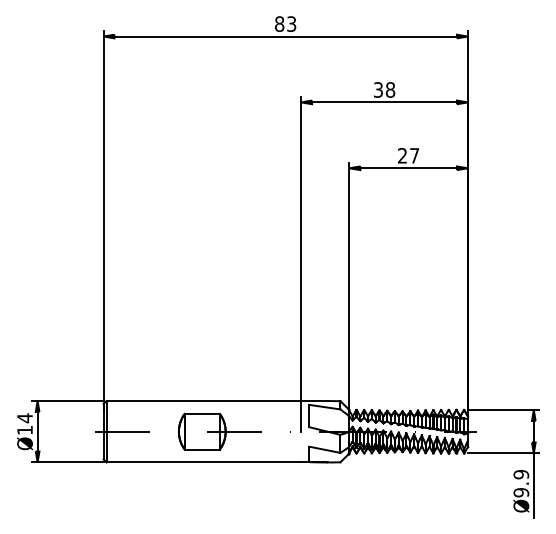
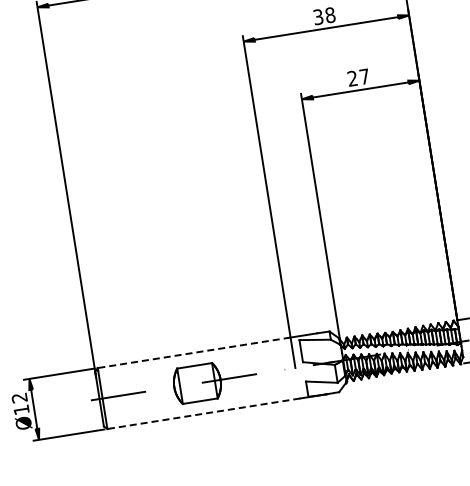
line: (203, 401) -> (193, 353), solid -> dashed
text: (24, 418) -> (19, 398), Ø14 -> Ø12
line: (203, 462) -> (203, 413), solid -> dashed

